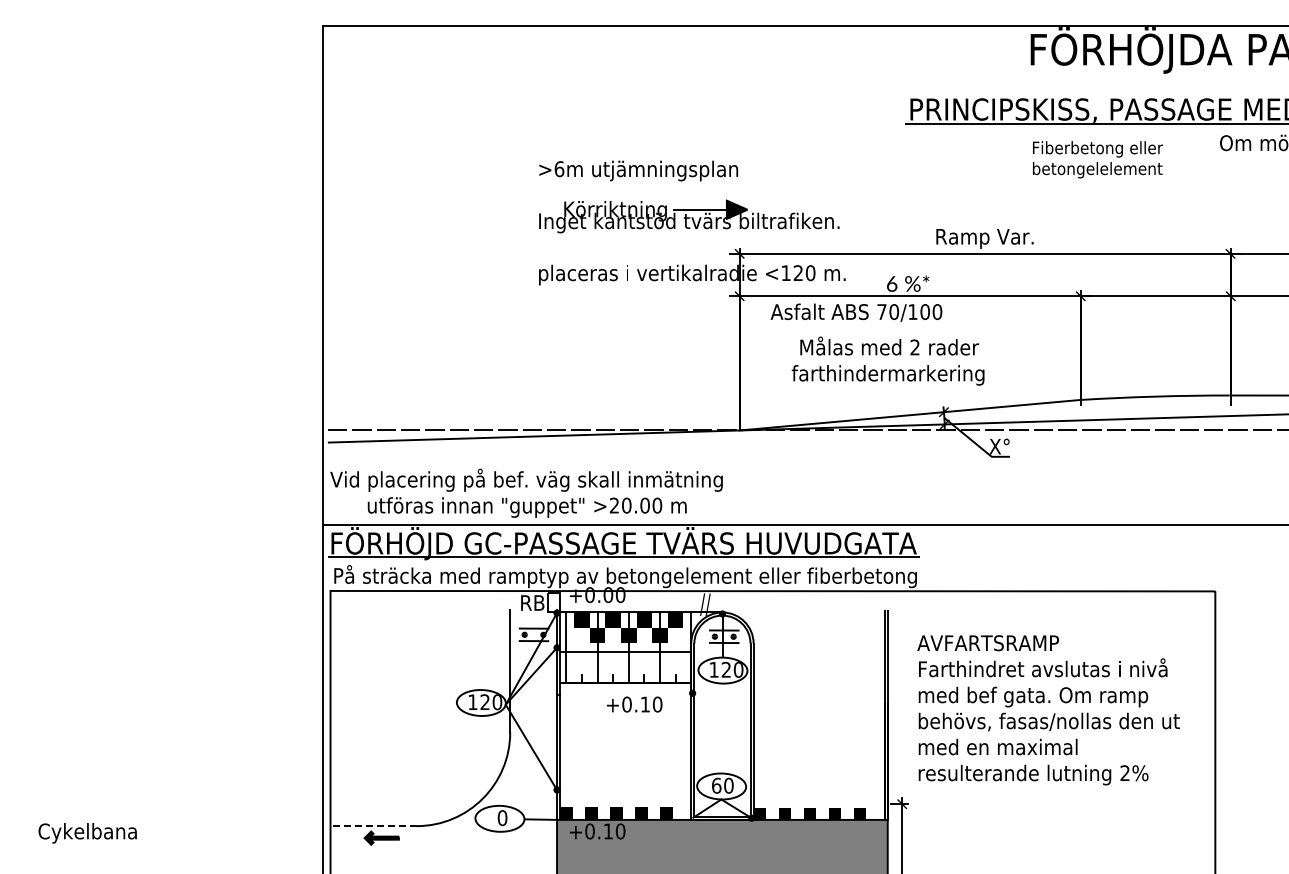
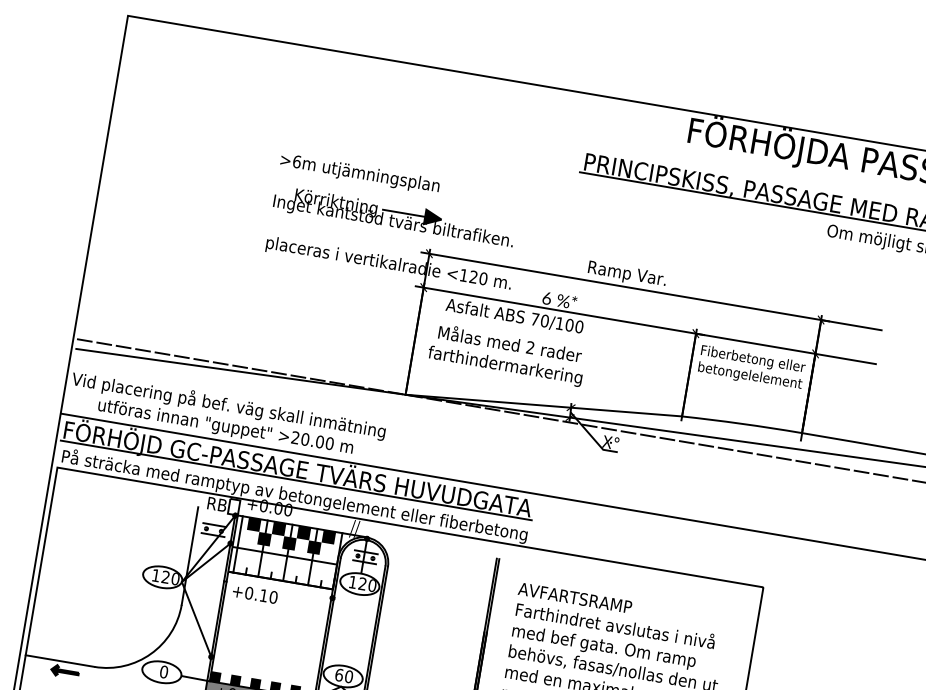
text: (1098, 159) -> (752, 368), moved
text: (887, 360) -> (506, 354), moved
text: (634, 704) -> (255, 594), moved
line: (373, 826) -> (59, 661), dashed -> solid

